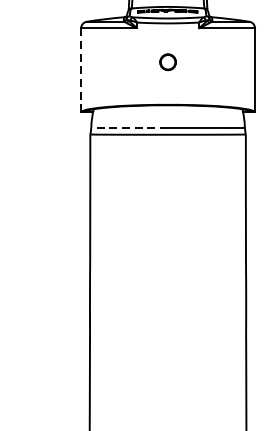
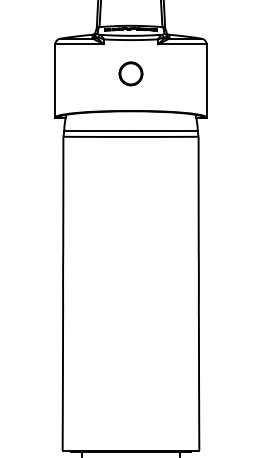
part: (167, 61) -> (130, 73), size x1.67
line: (81, 69) -> (55, 80), dashed -> solid
line: (129, 127) -> (97, 130), dashed -> solid

